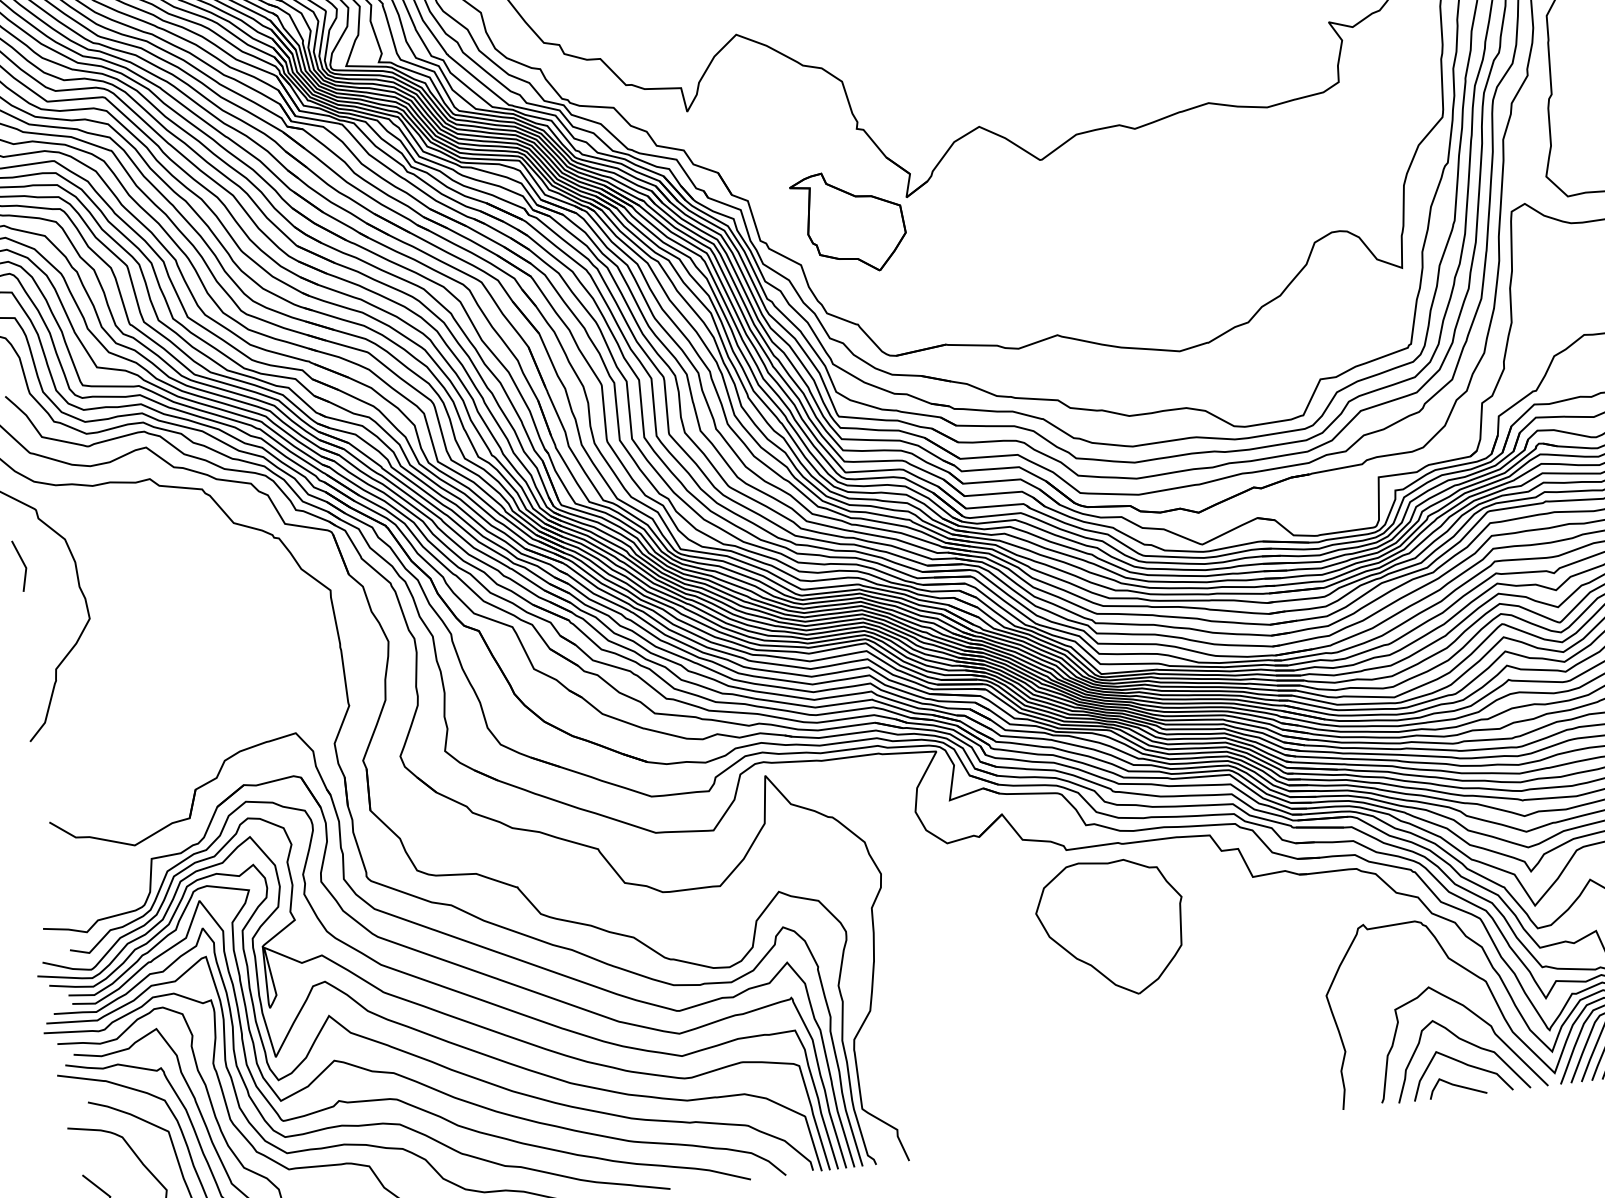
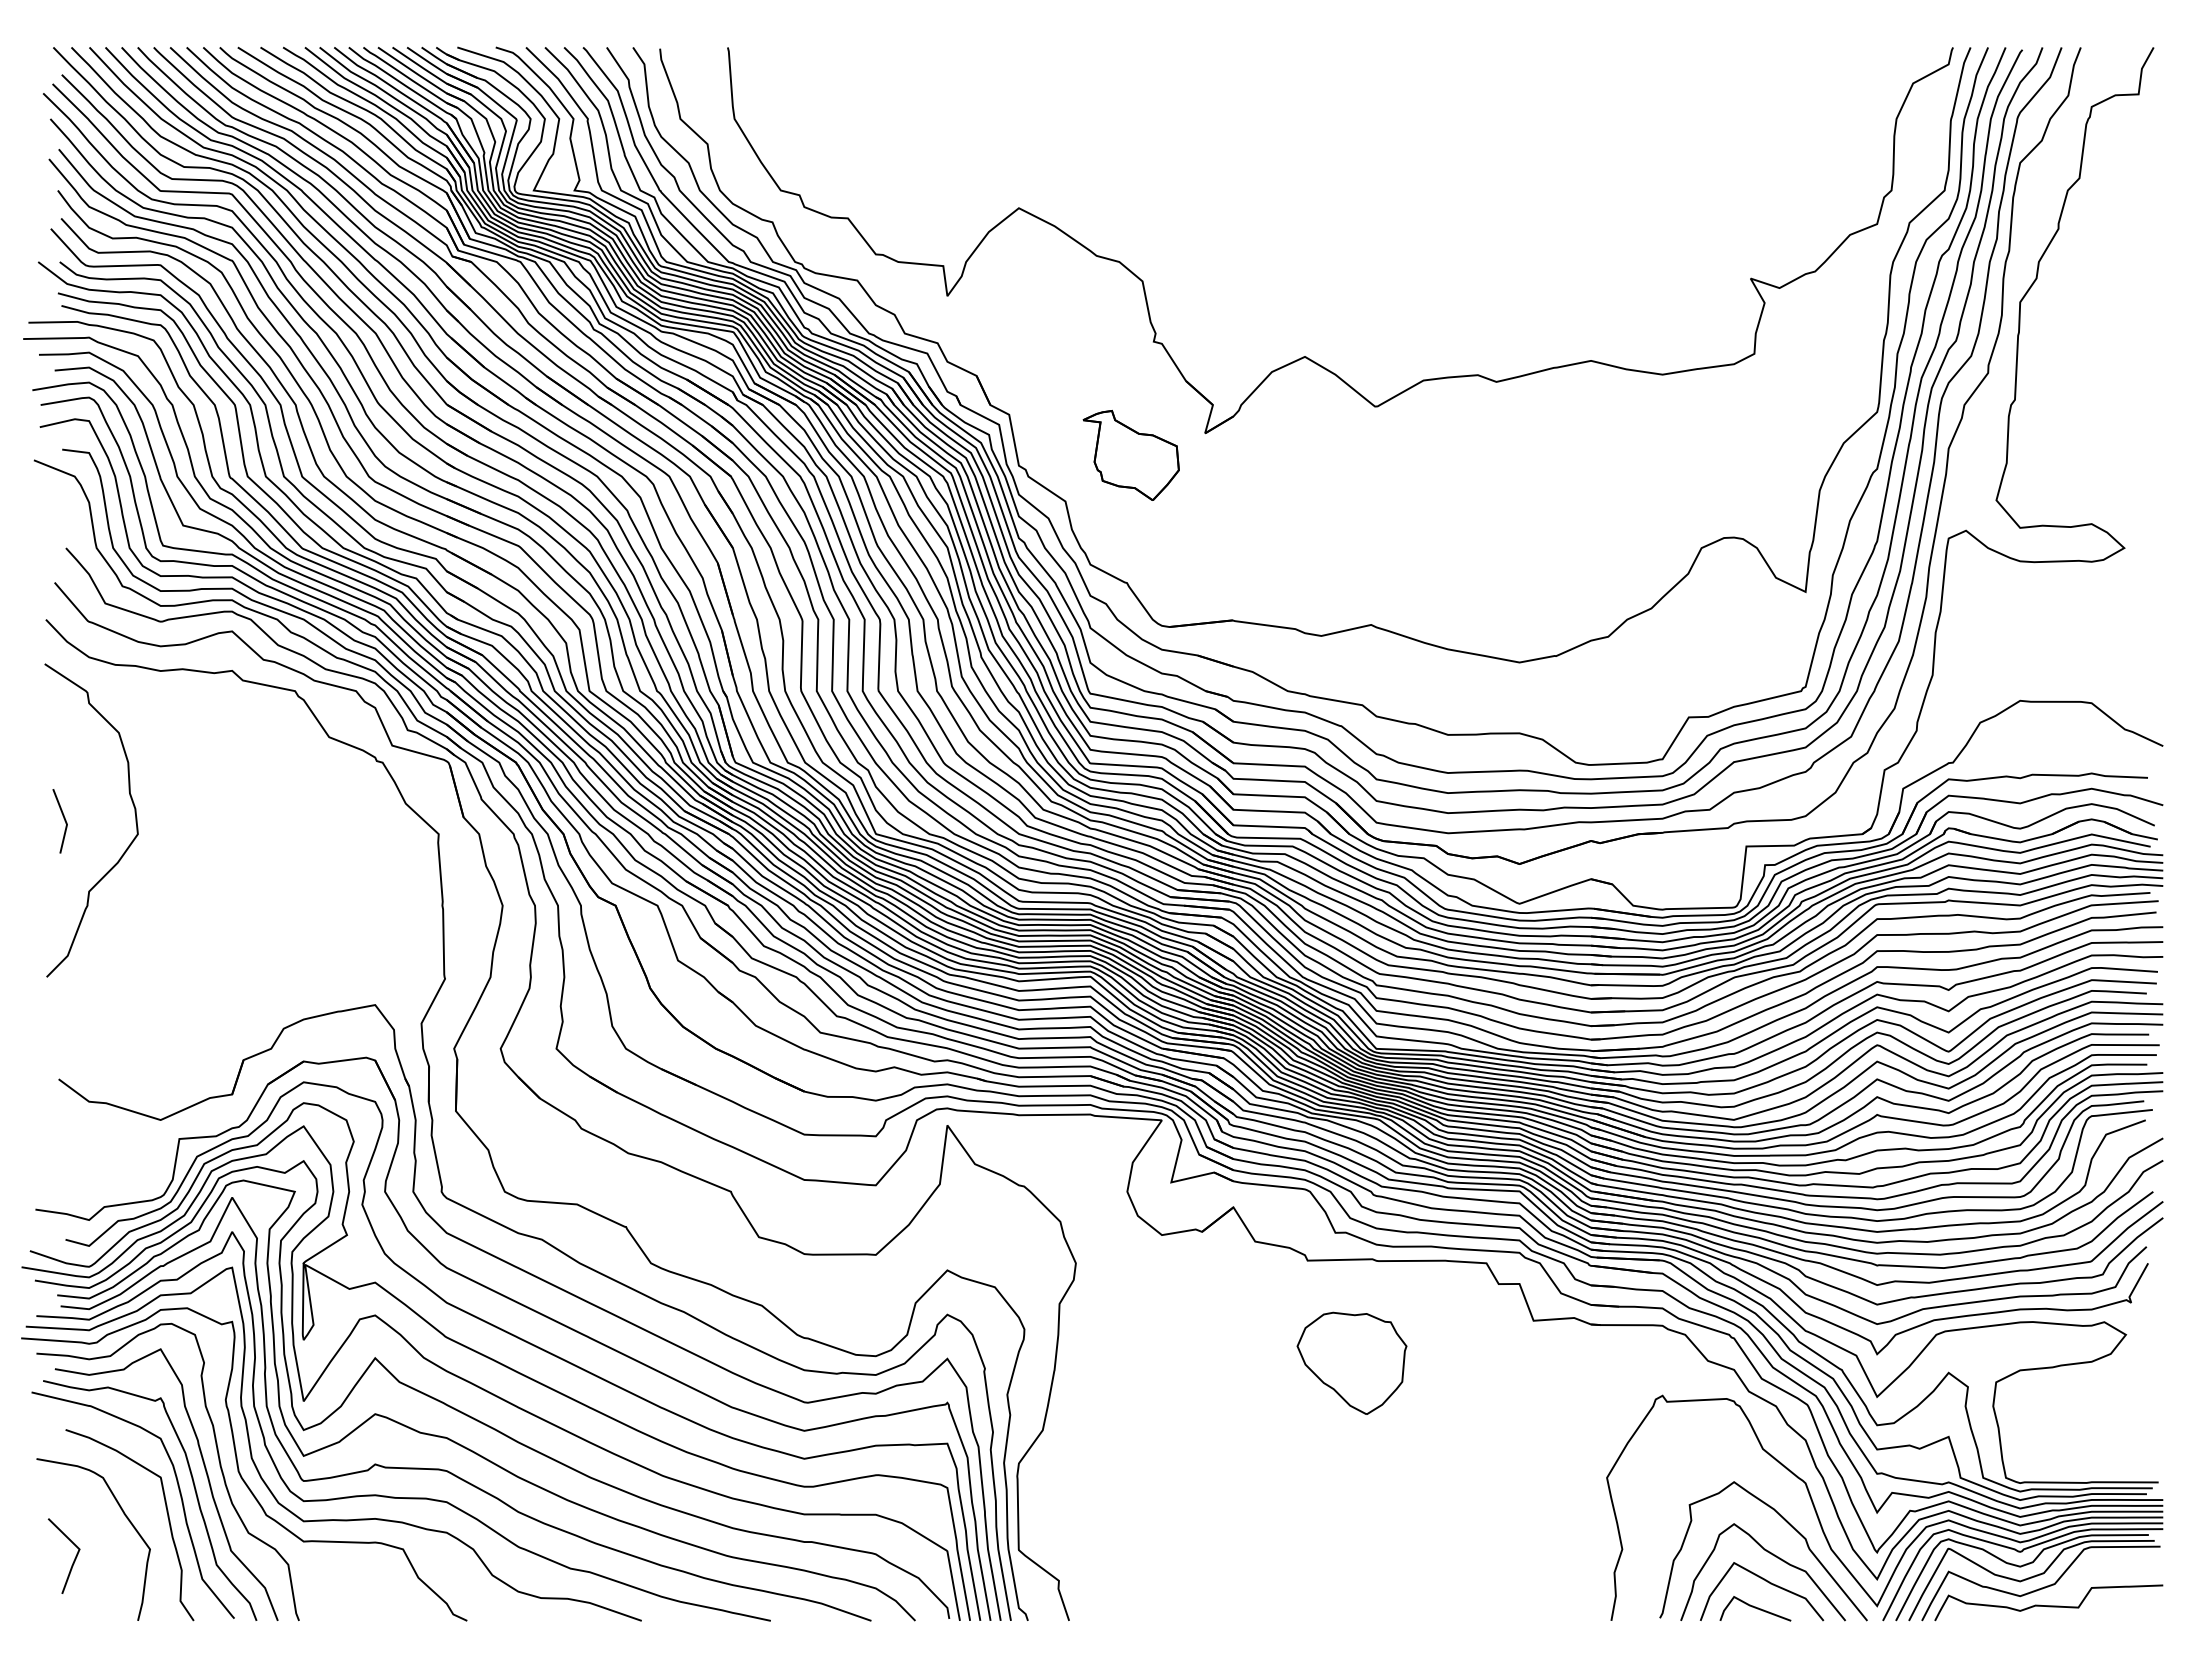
part: (849, 222) -> (1131, 455), size x0.7
line: (22, 563) -> (63, 818), moved
part: (1111, 928) -> (1351, 1363), size x0.6

